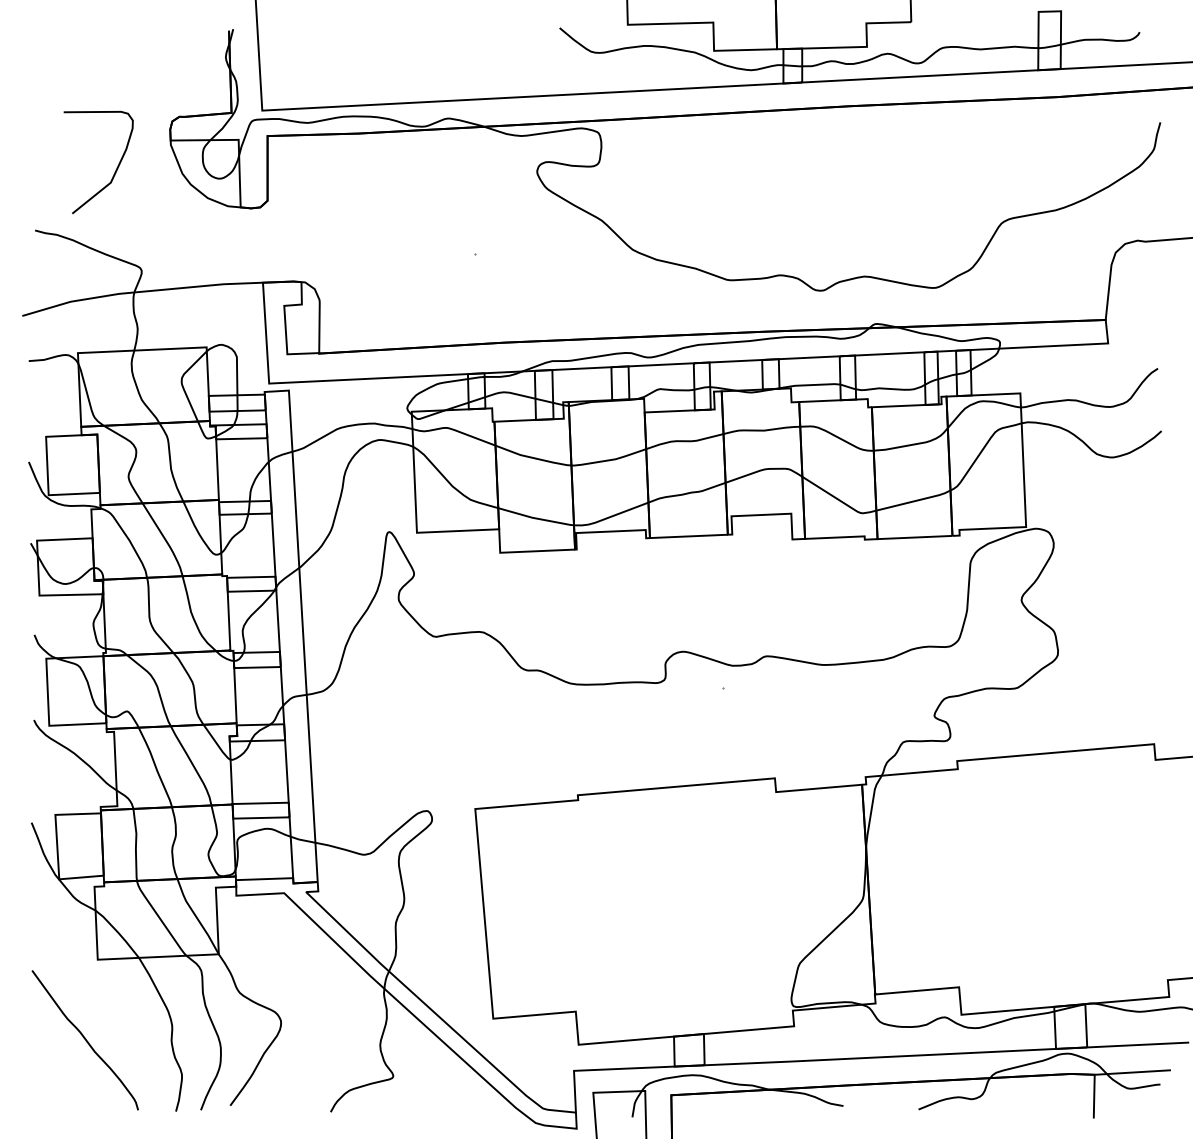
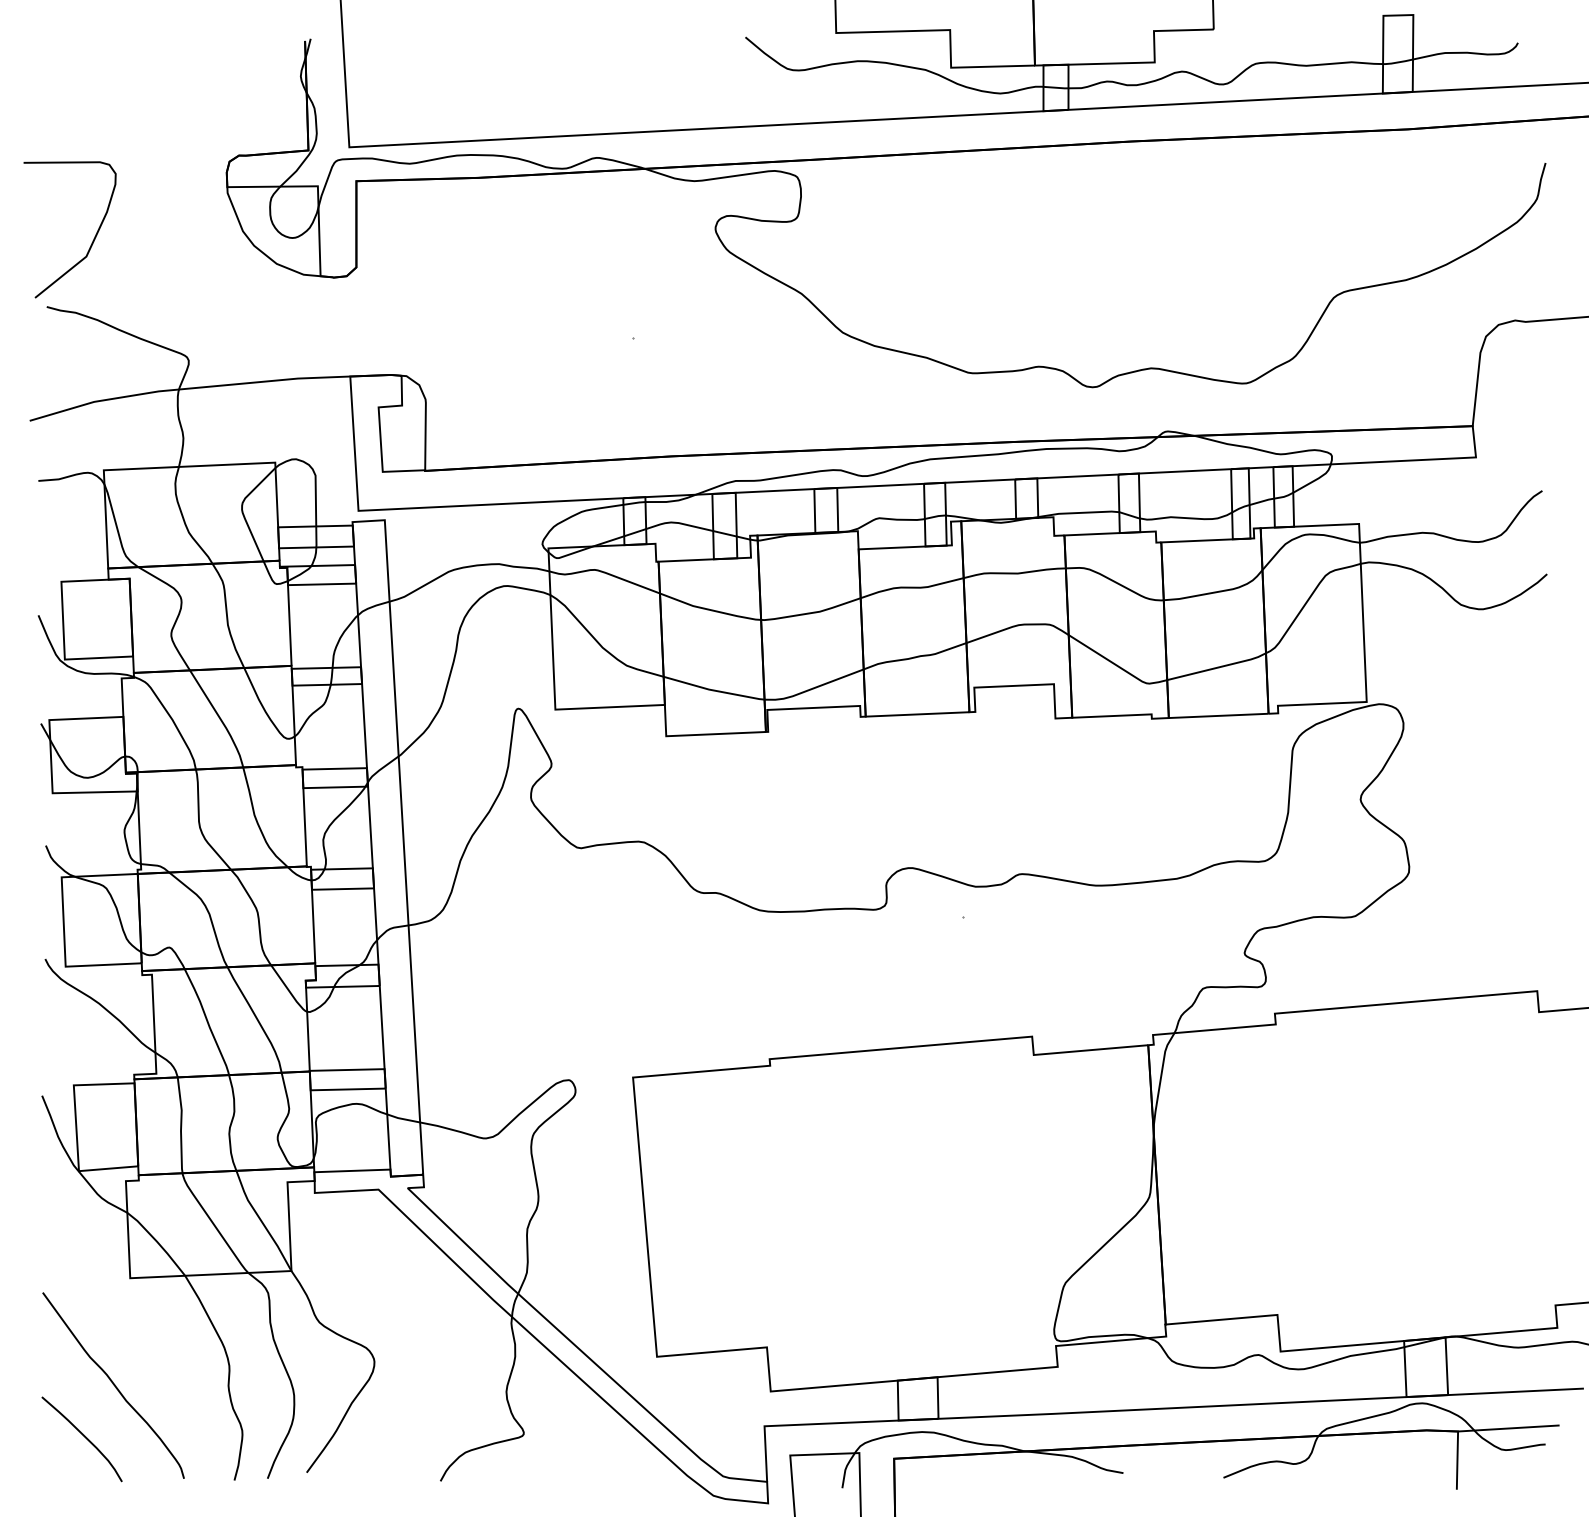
curve: (116, 167) -> (93, 236), moved
curve: (62, 1078) -> (83, 1436), added

